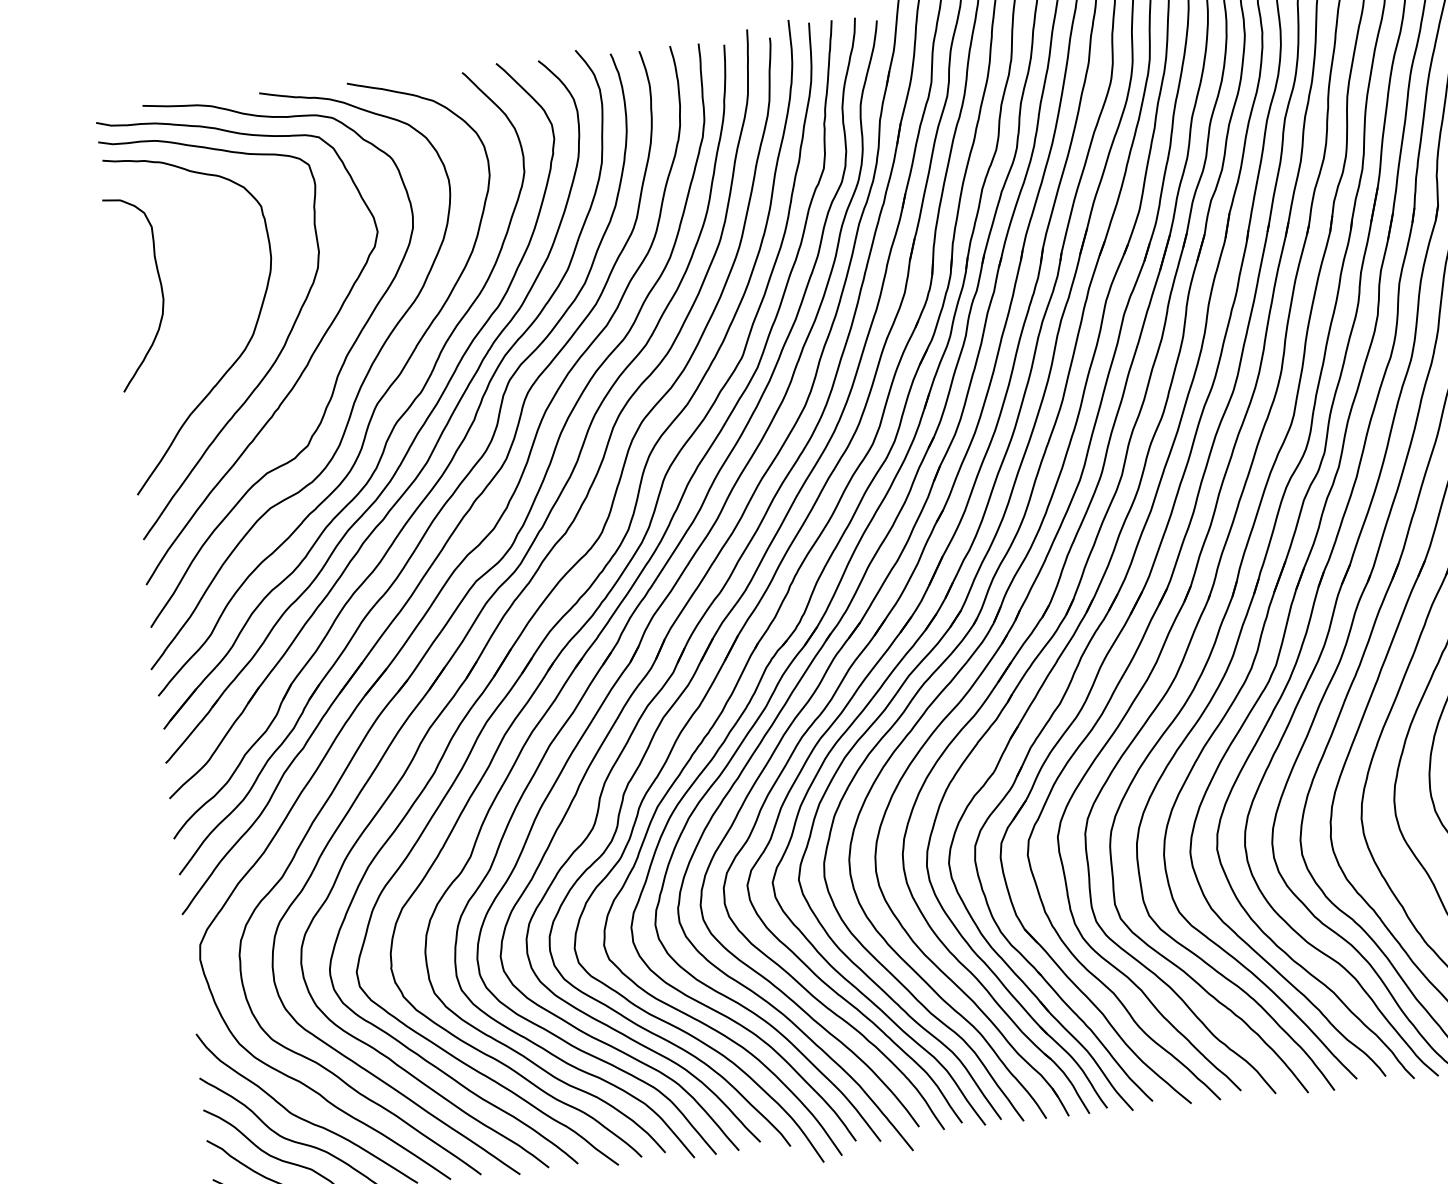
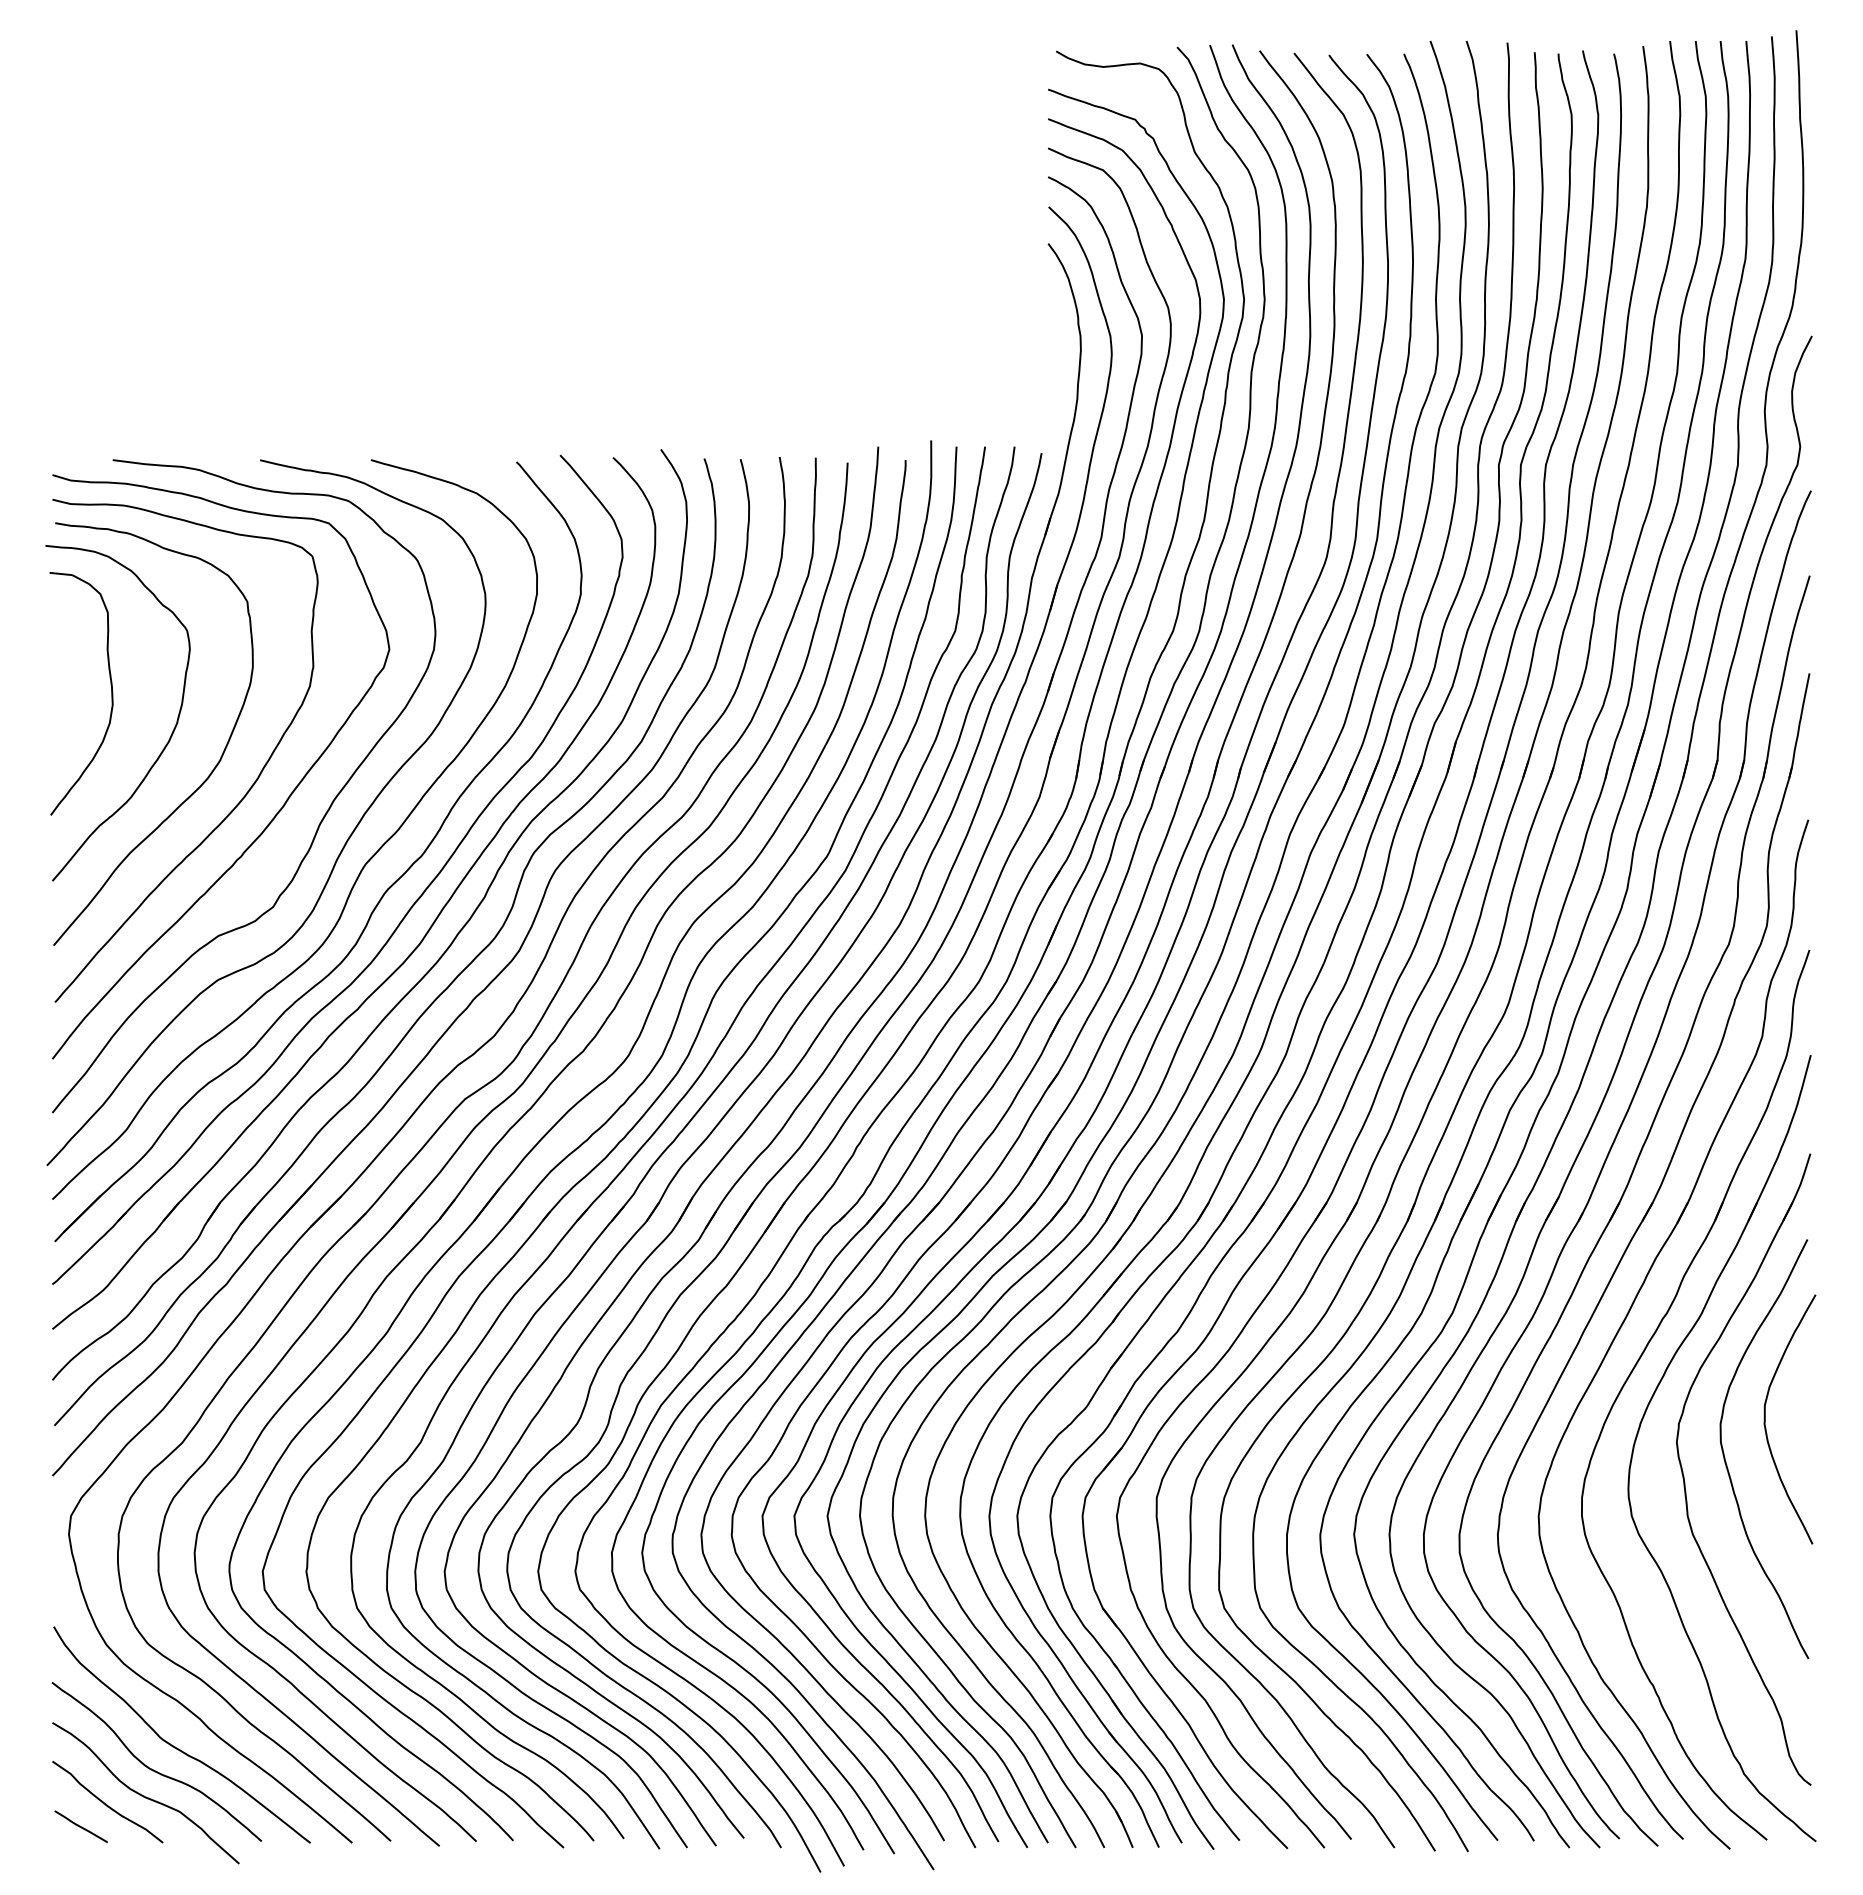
curve: (210, 322) -> (168, 739), added

